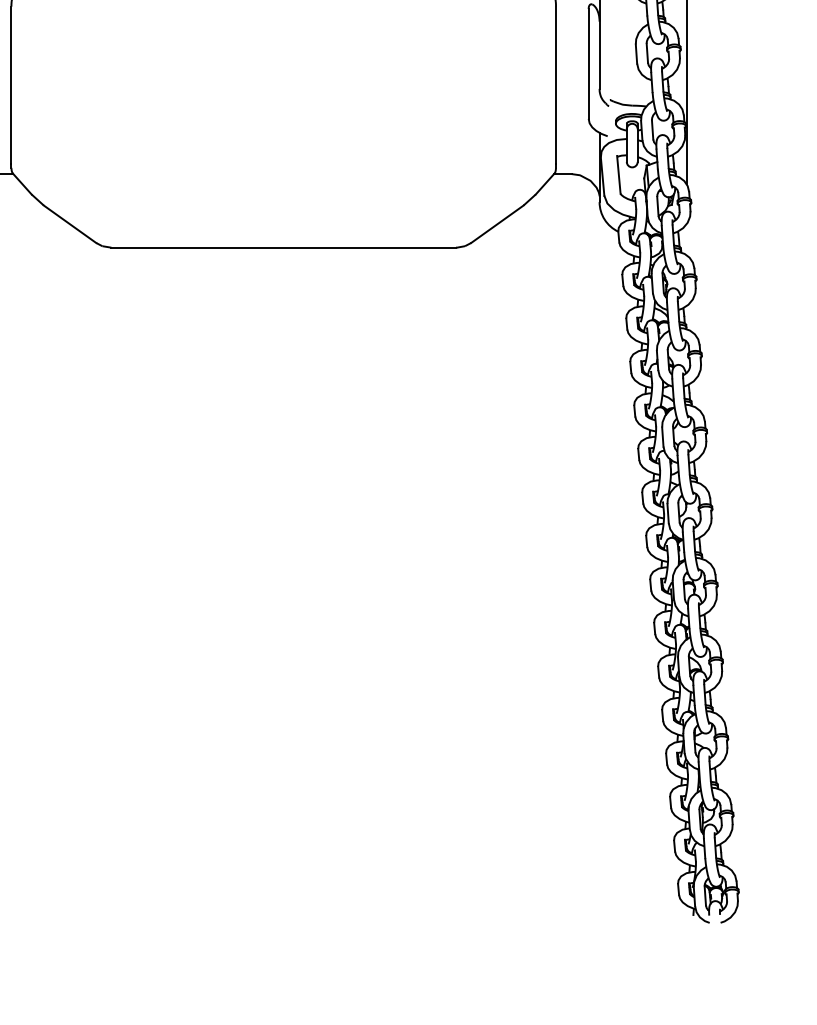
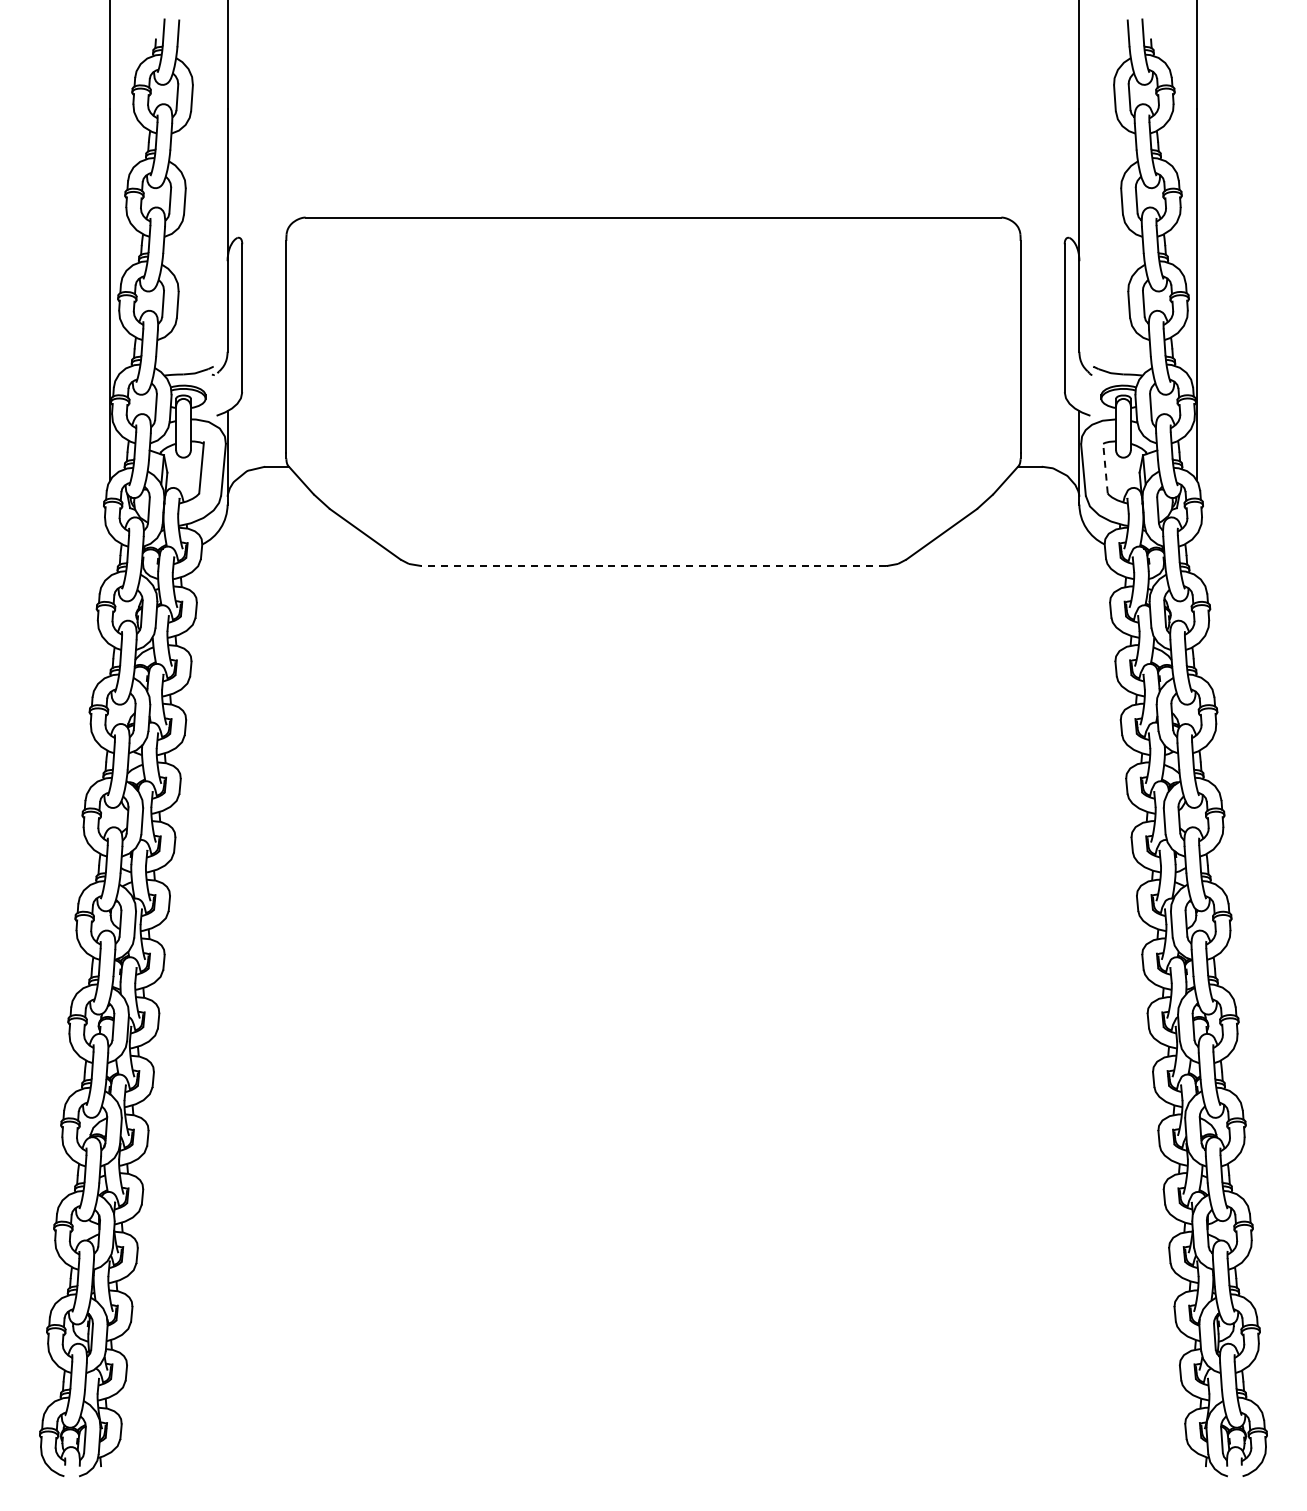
line: (618, 174) -> (1105, 467), solid -> dashed
line: (283, 248) -> (653, 566), solid -> dashed

